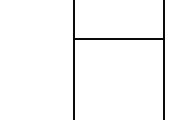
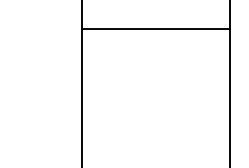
line: (119, 39) -> (156, 29), moved

